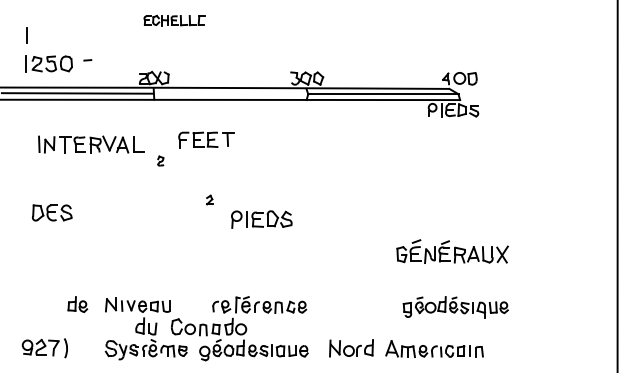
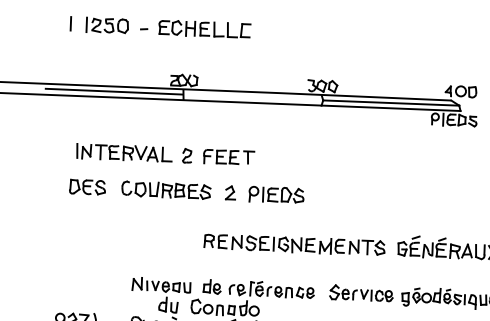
part: (174, 20) -> (204, 29), size x1.67
line: (26, 35) -> (70, 23), moved
line: (87, 60) -> (143, 29), moved
part: (48, 63) -> (106, 25), moved
part: (206, 139) -> (228, 156), moved
part: (91, 144) -> (124, 152), moved
part: (160, 160) -> (187, 155), size x1.67
part: (138, 199) -> (165, 189), added
part: (209, 199) -> (230, 192), size x1.67
part: (51, 212) -> (87, 186), moved
part: (261, 219) -> (276, 195), moved
part: (282, 254) -> (294, 244), added
part: (77, 304) -> (211, 286), moved
part: (358, 304) -> (361, 292), added

